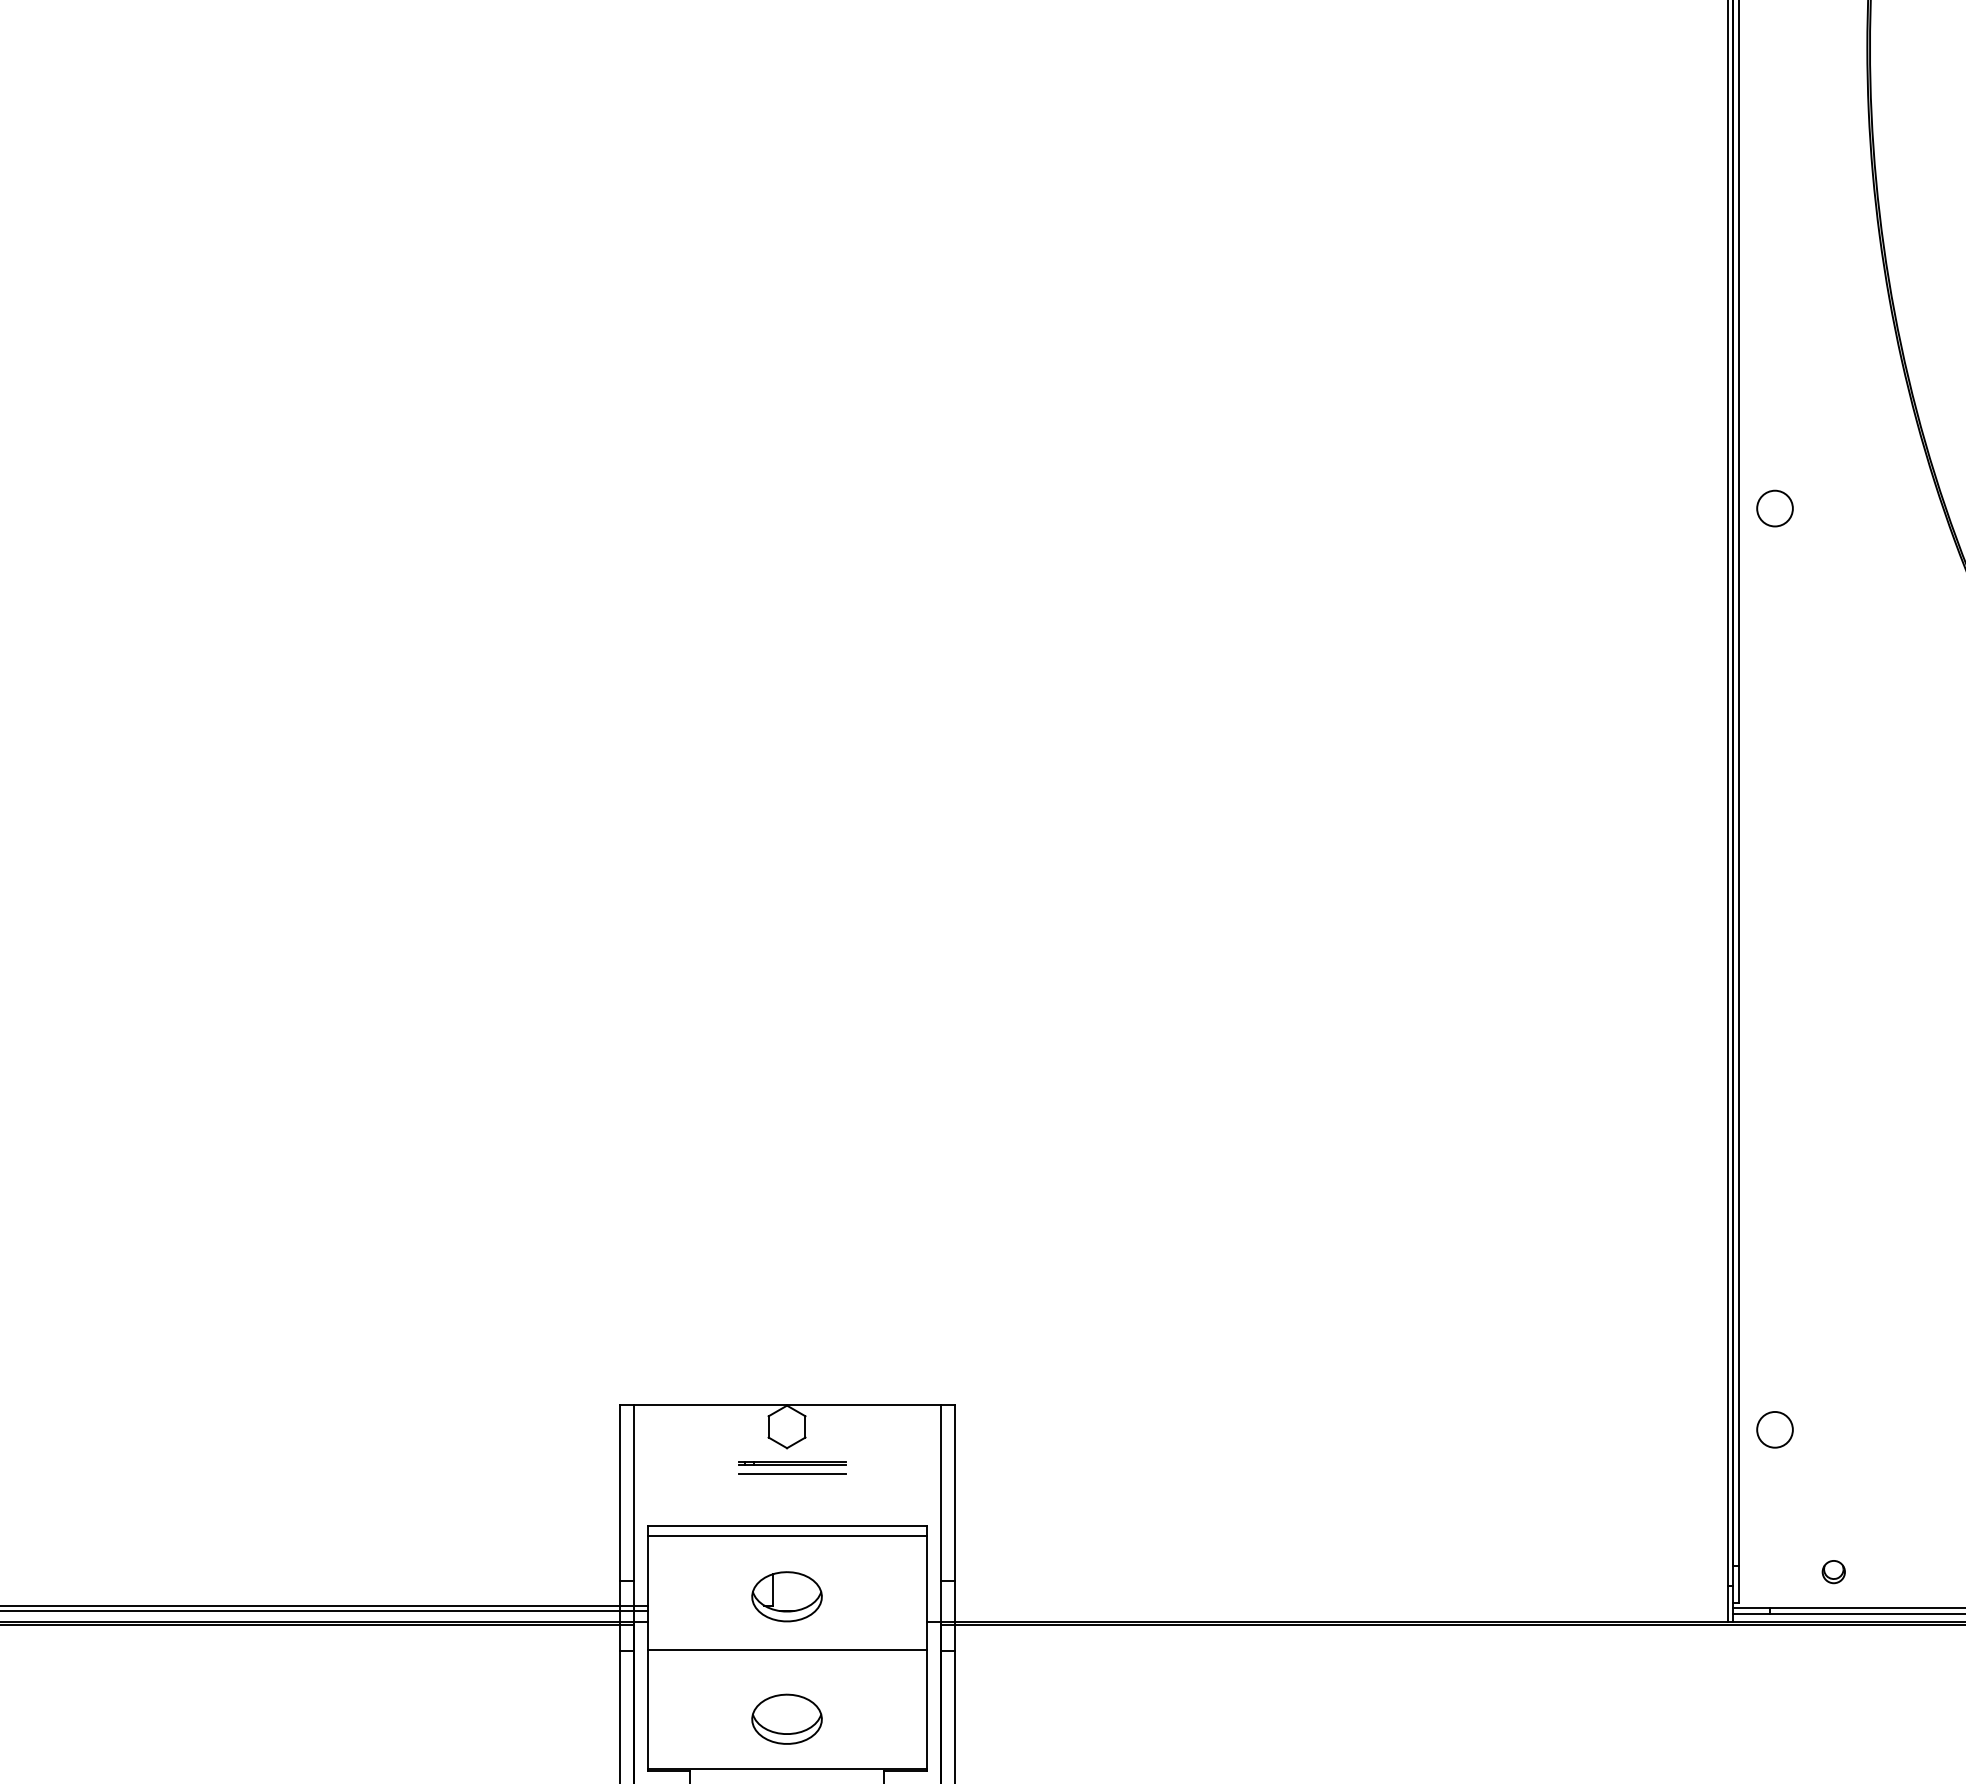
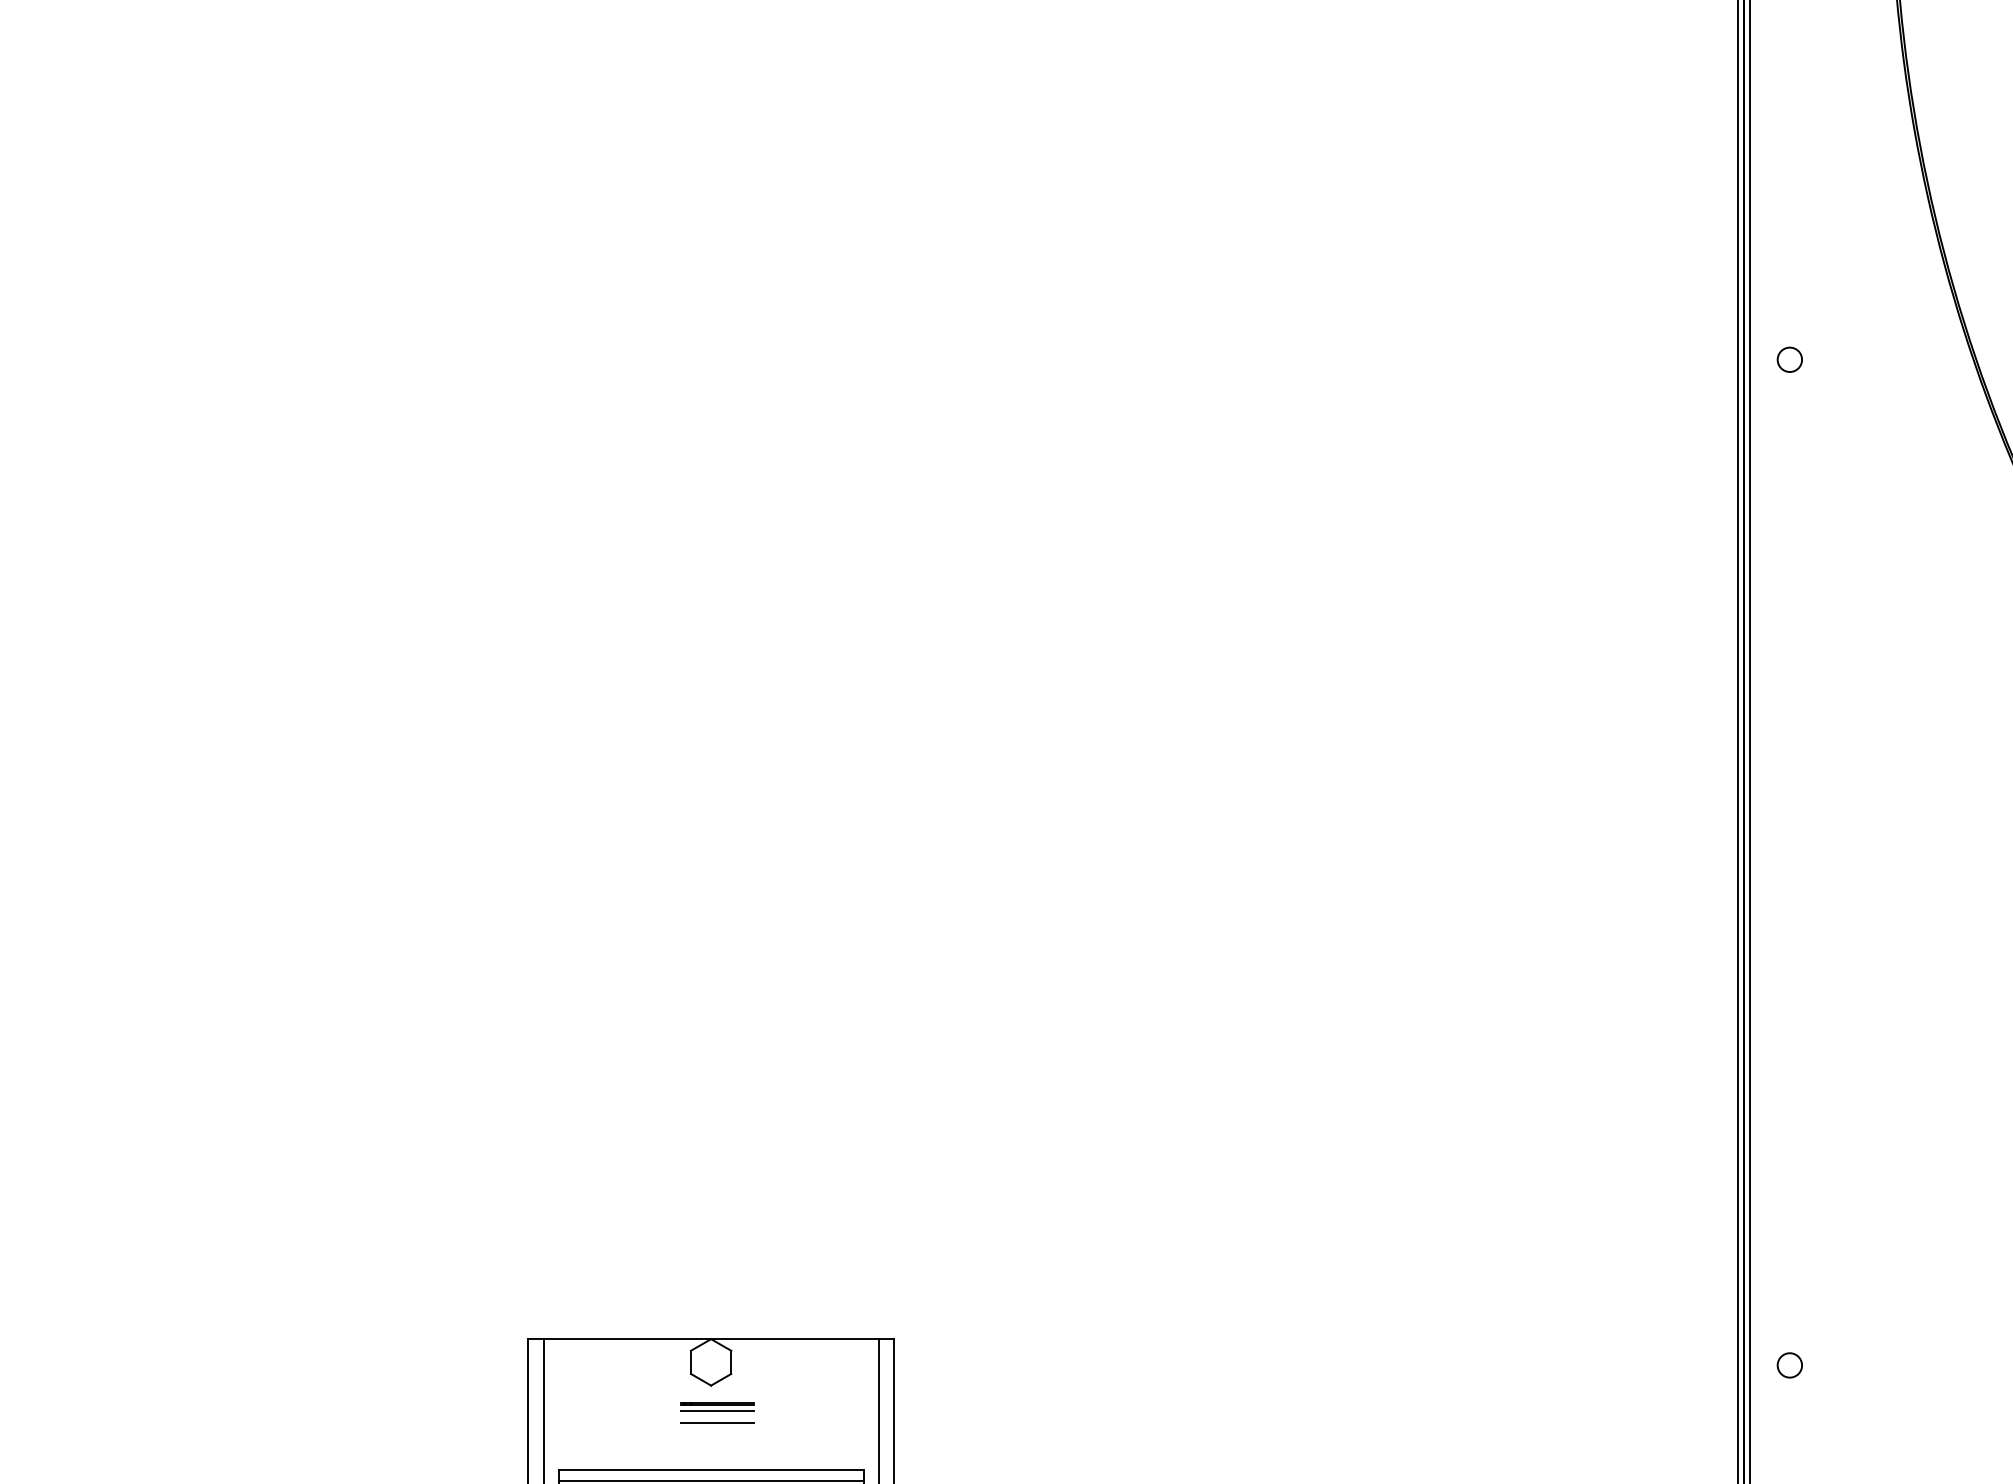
circle: (1775, 508) -> (1790, 359), size x0.62
circle: (1775, 1429) -> (1790, 1365), size x0.62
part: (792, 1467) -> (717, 1406), size x0.62
line: (792, 1482) -> (717, 1423), added

